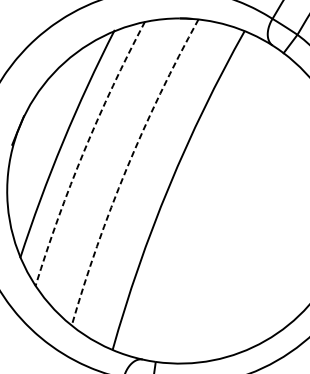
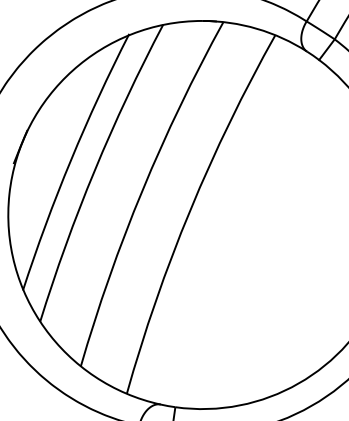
arc: (83, 151) -> (94, 170), dashed -> solid
arc: (126, 169) -> (142, 190), dashed -> solid

